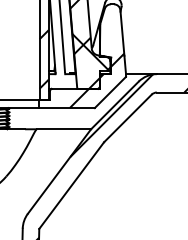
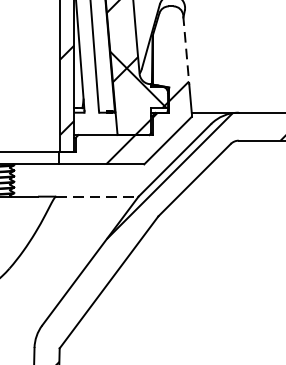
line: (122, 33) -> (186, 50), solid -> dashed
line: (64, 129) -> (98, 196), solid -> dashed

